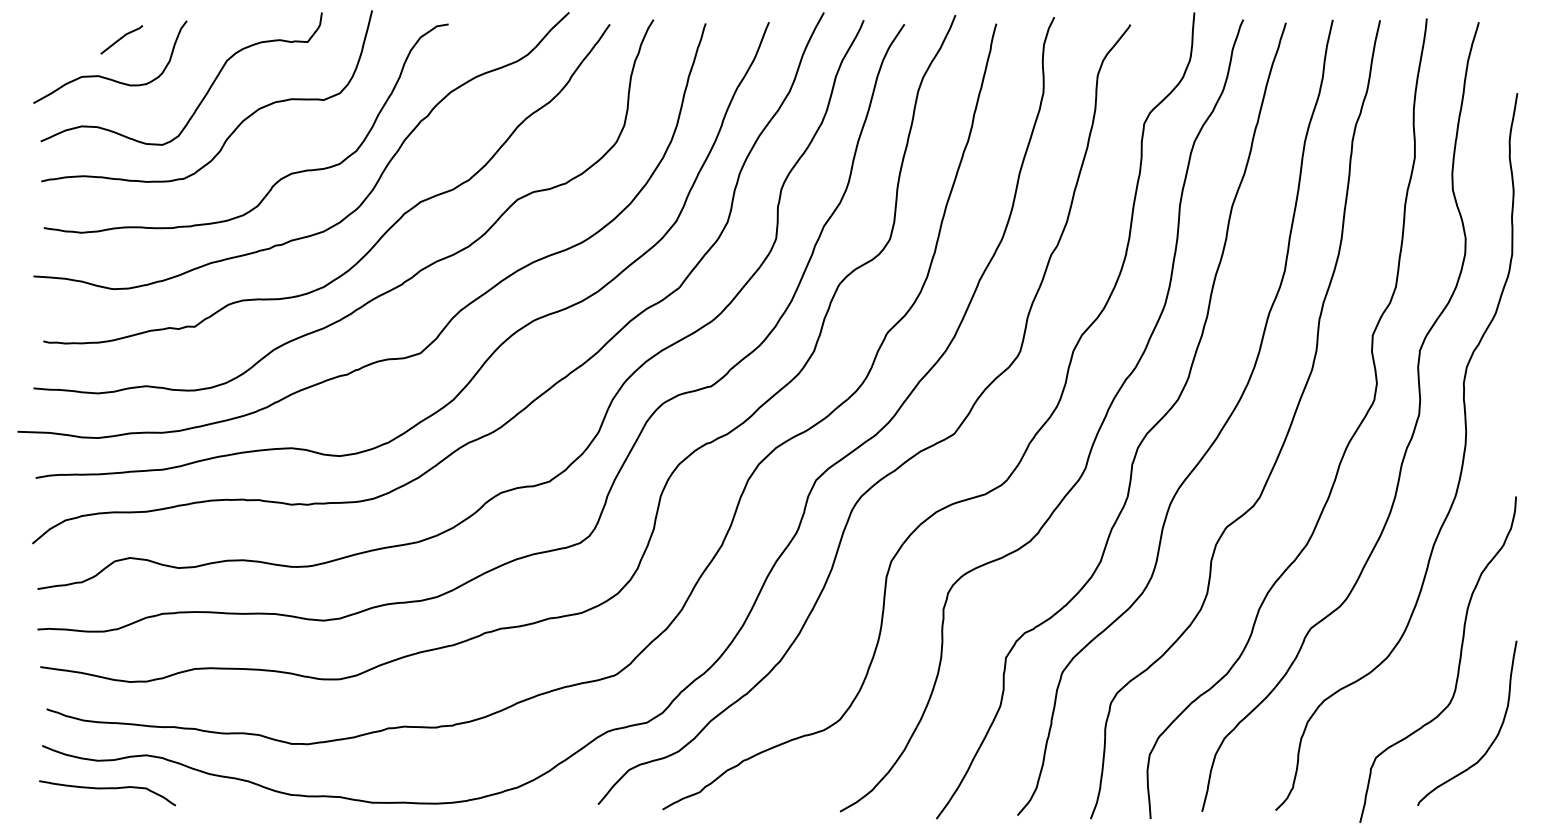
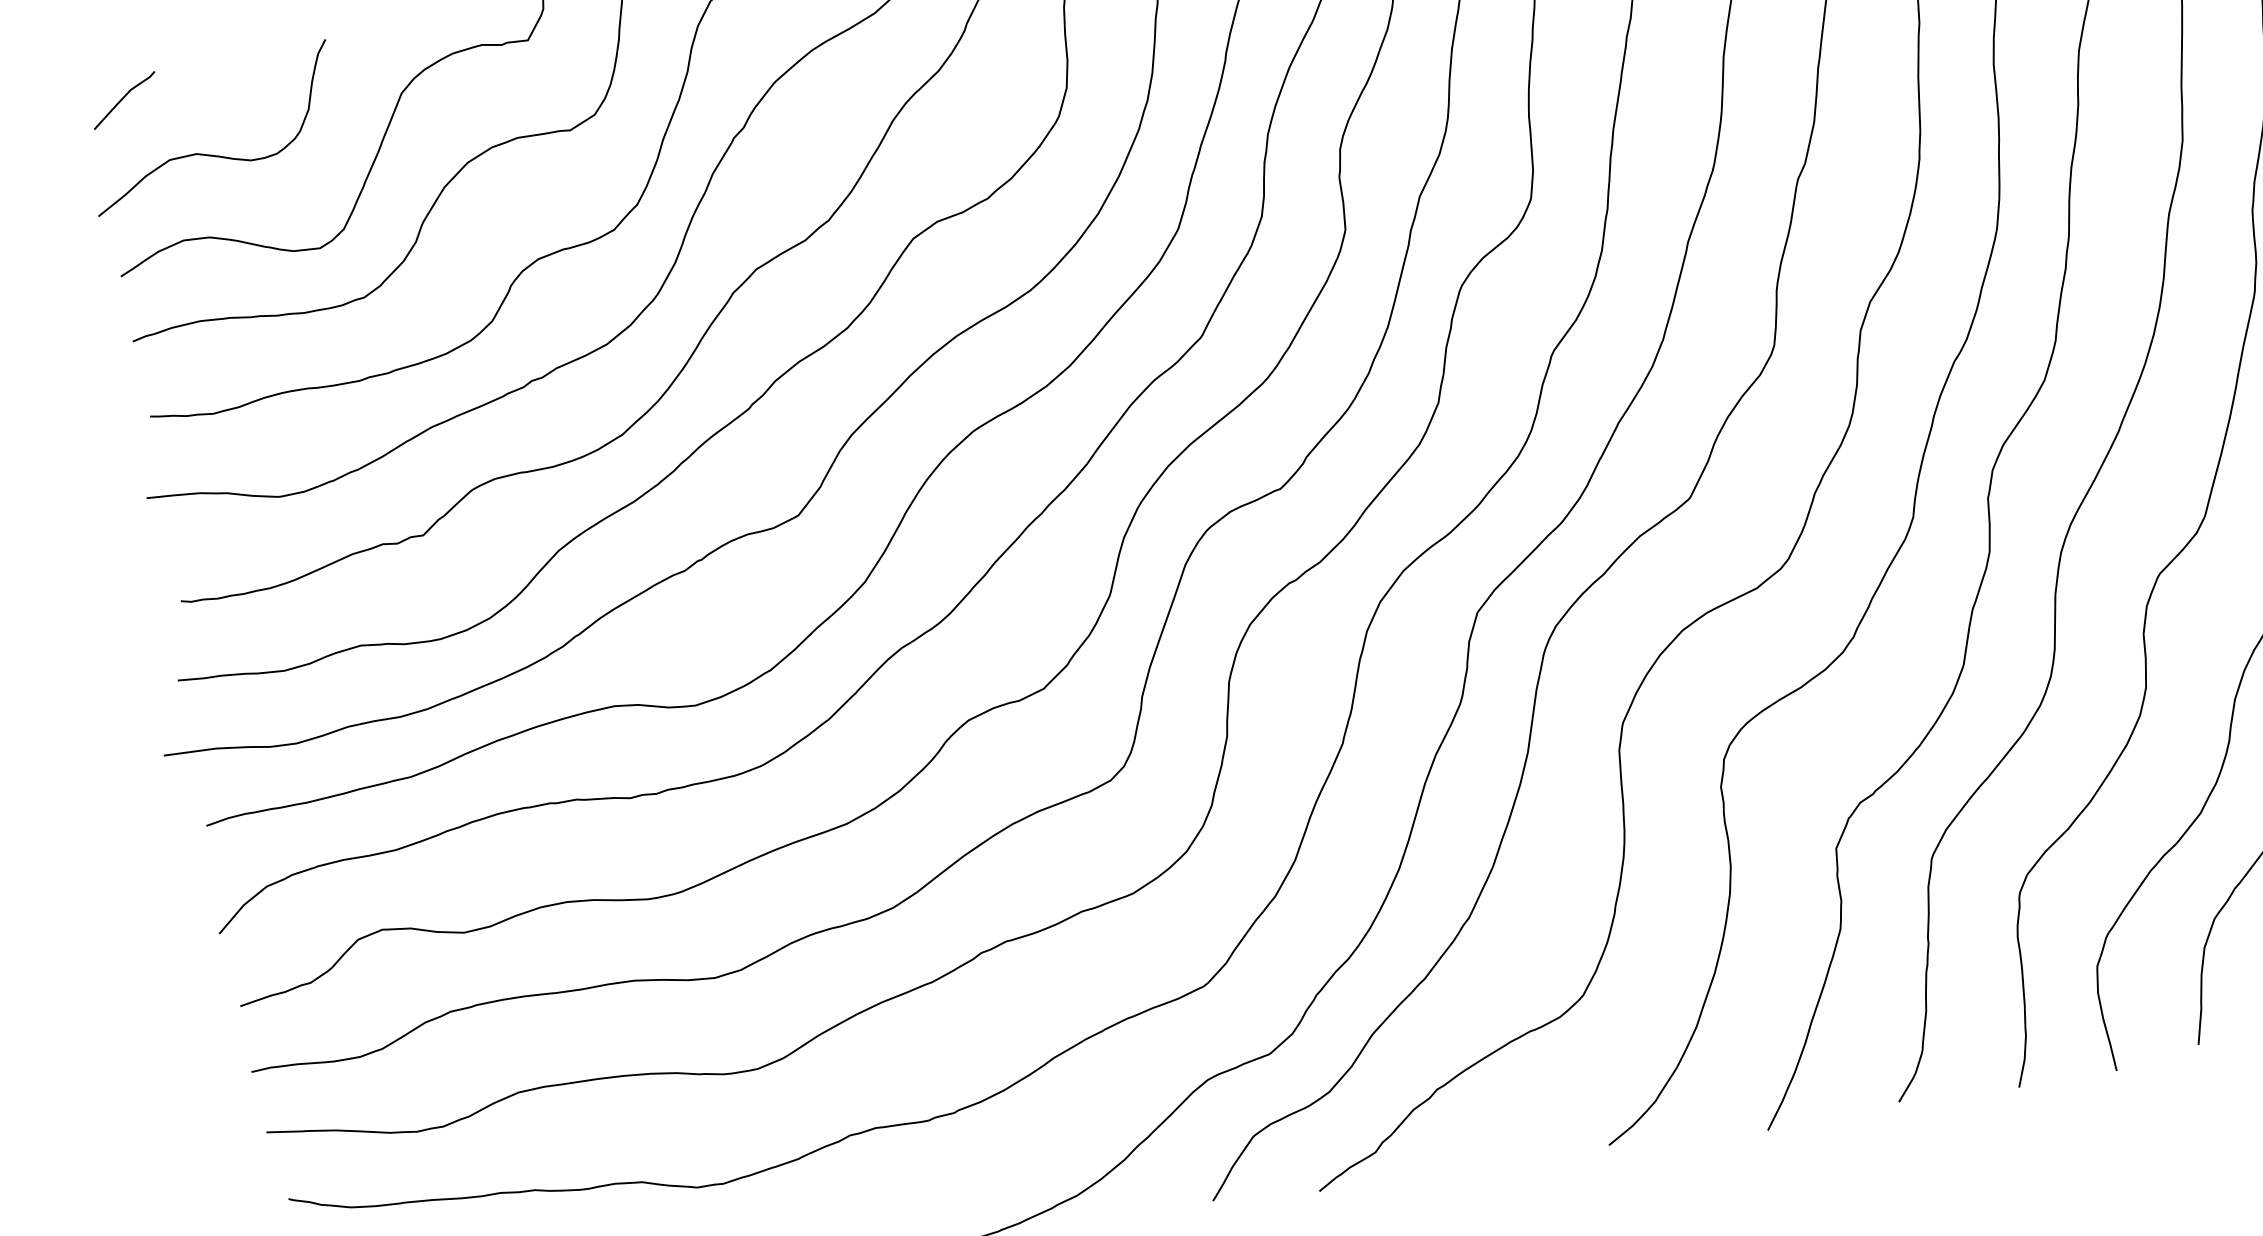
line: (121, 39) -> (123, 100), moved

